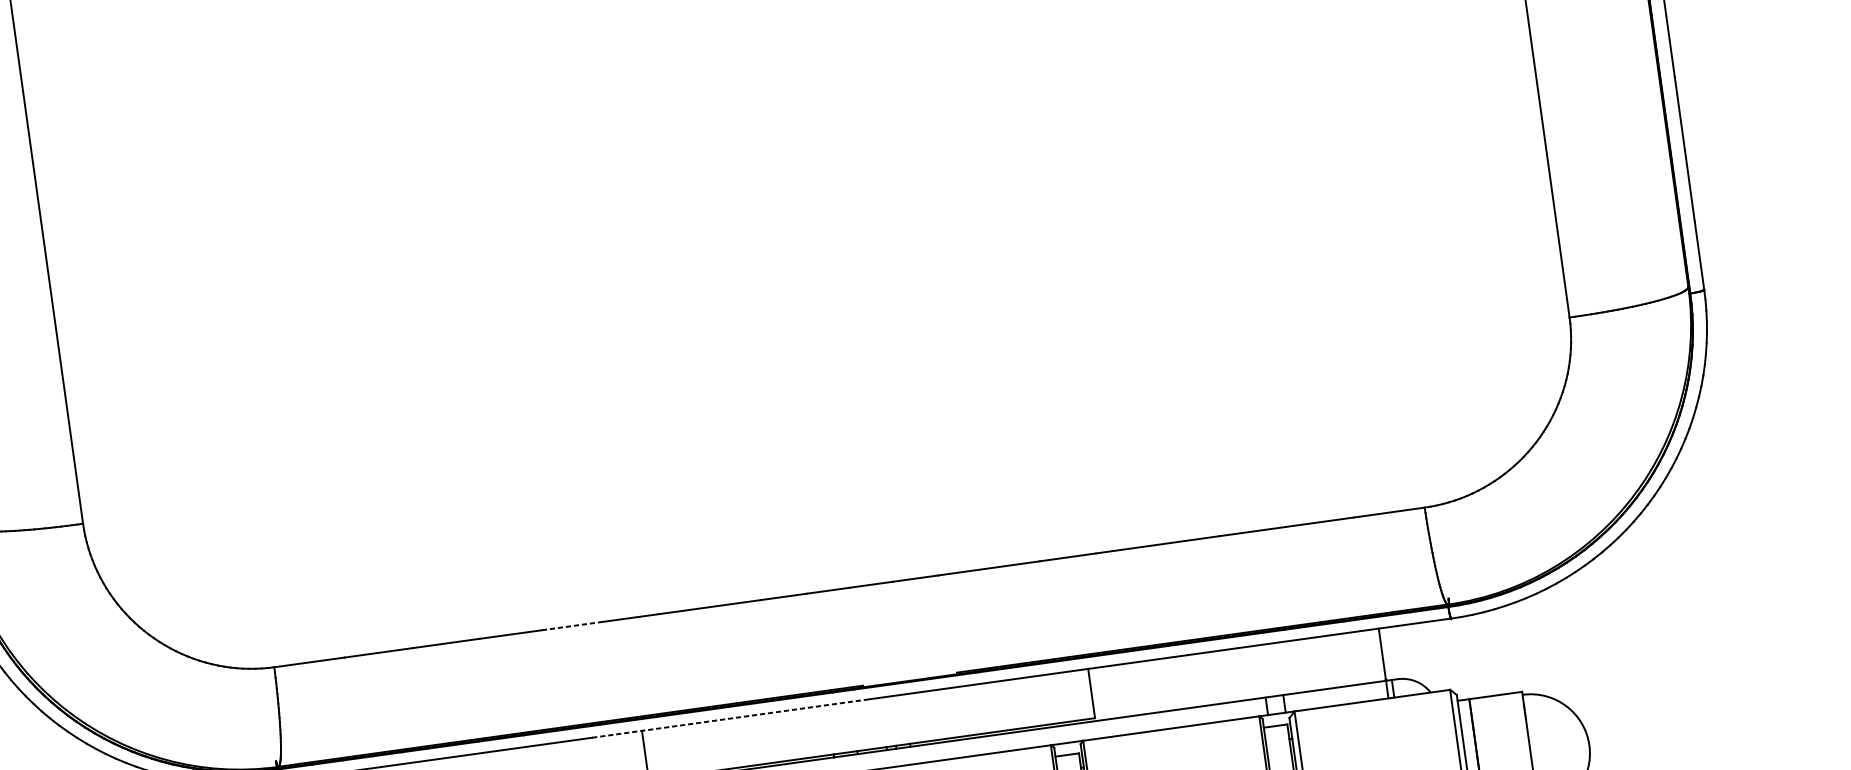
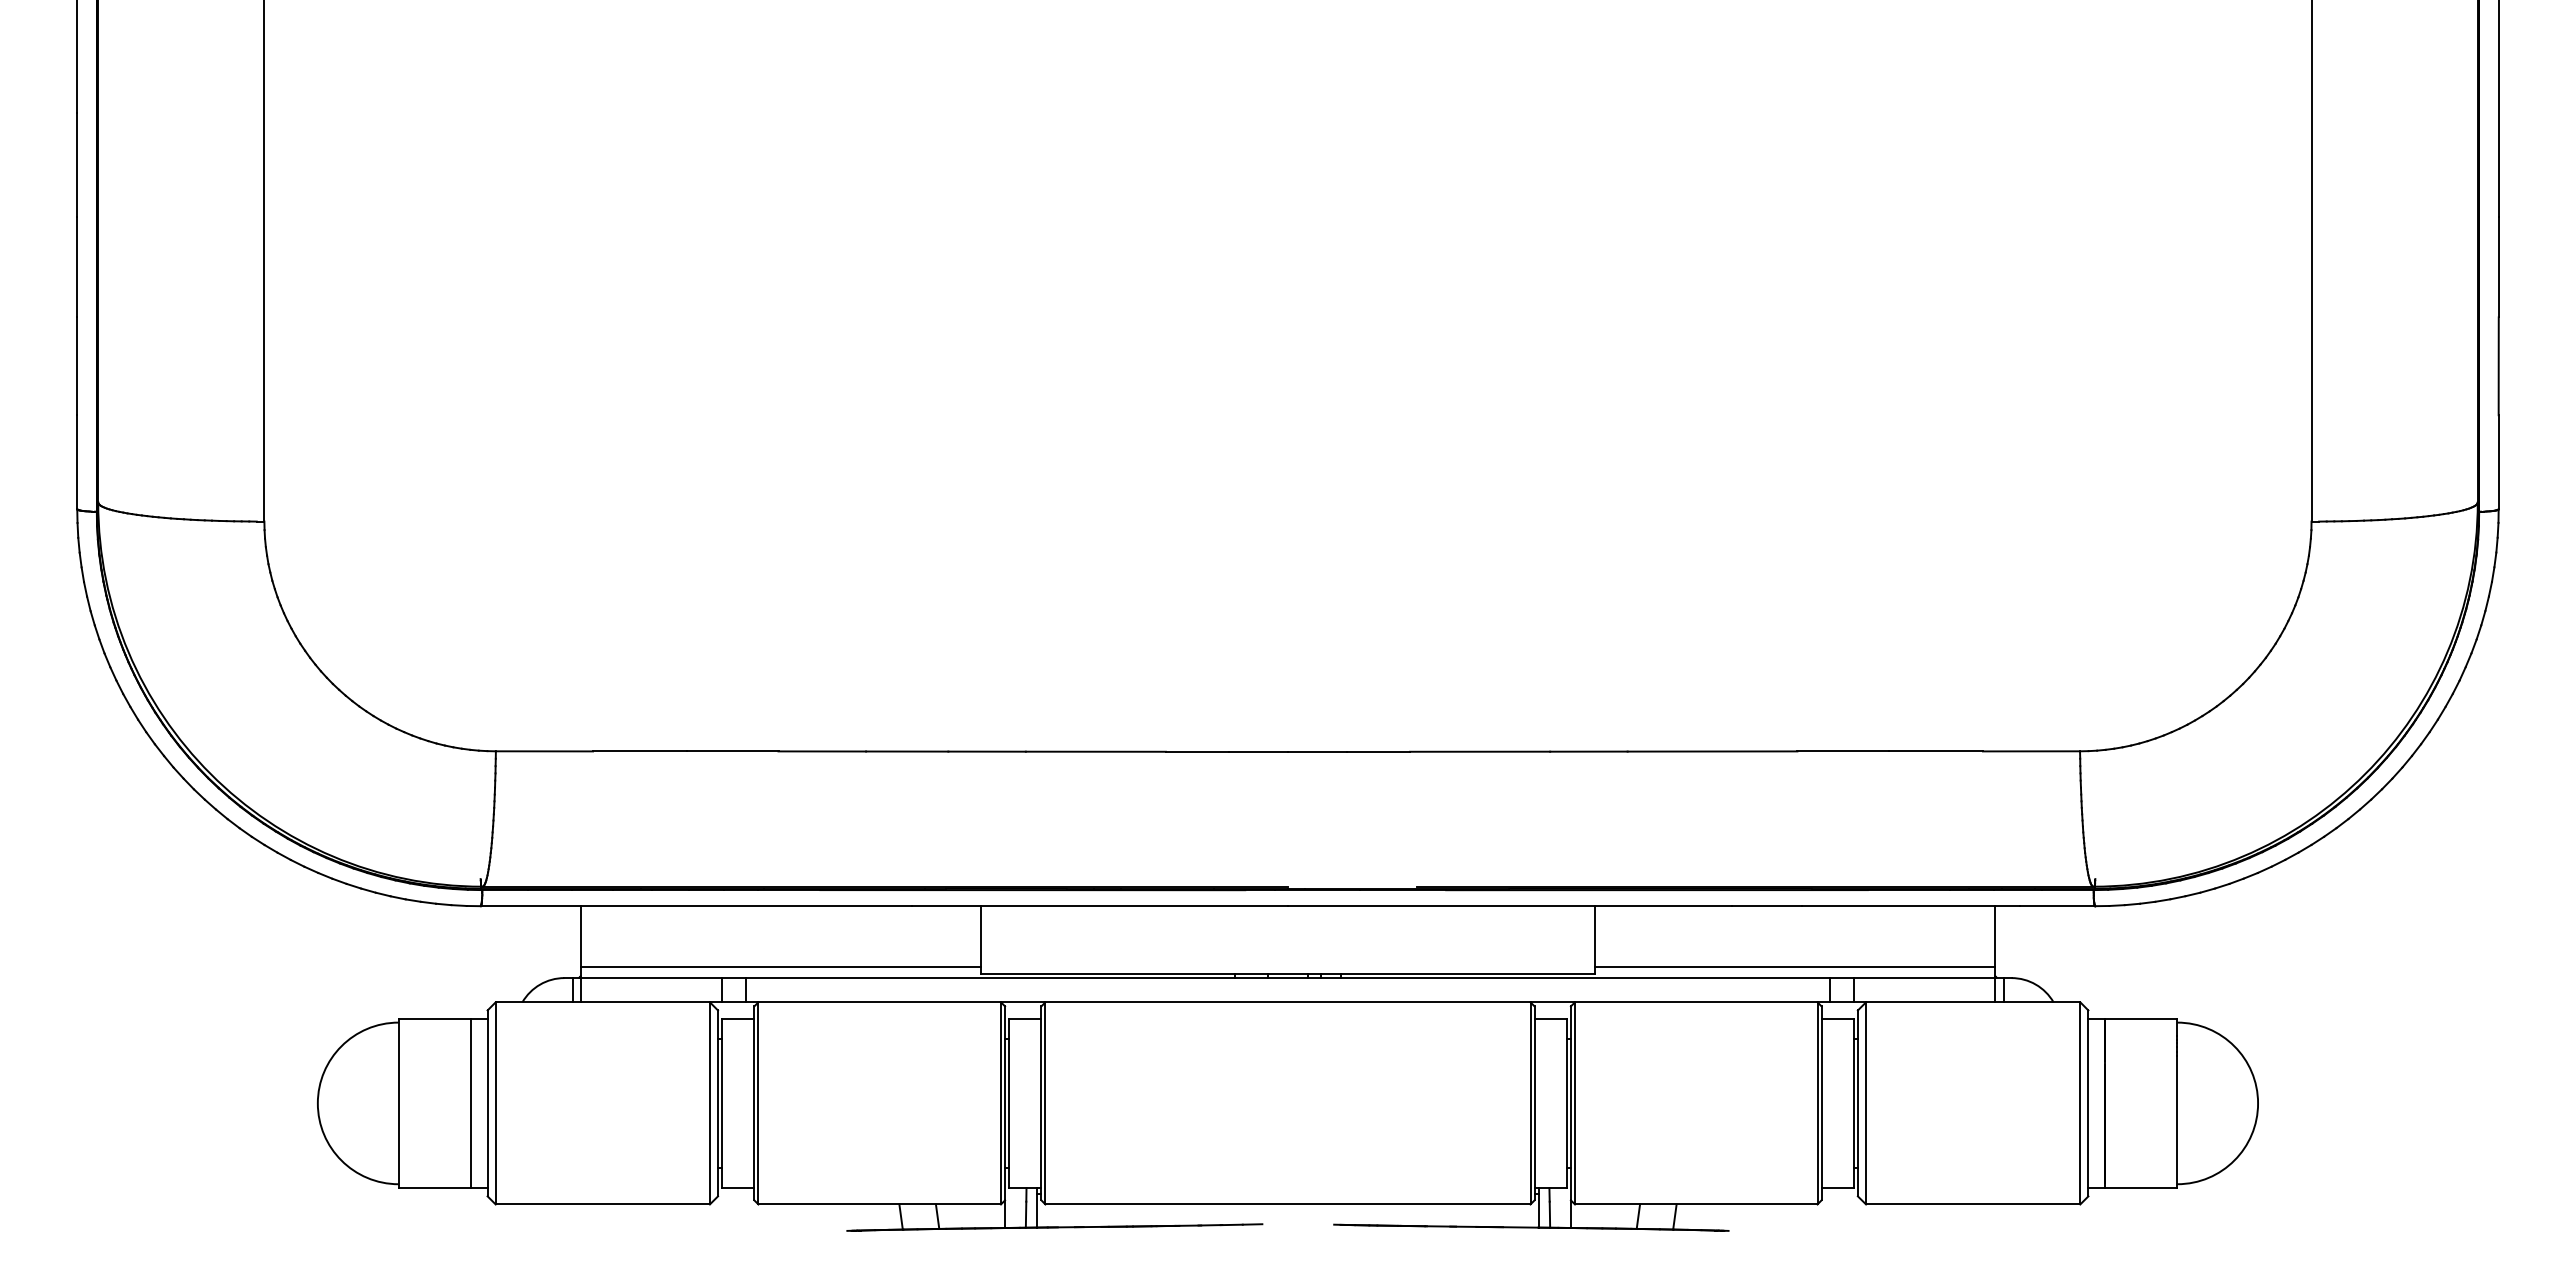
line: (572, 626) -> (906, 751), dashed -> solid
line: (1239, 693) -> (1795, 967), added
line: (728, 719) -> (1100, 906), dashed -> solid

